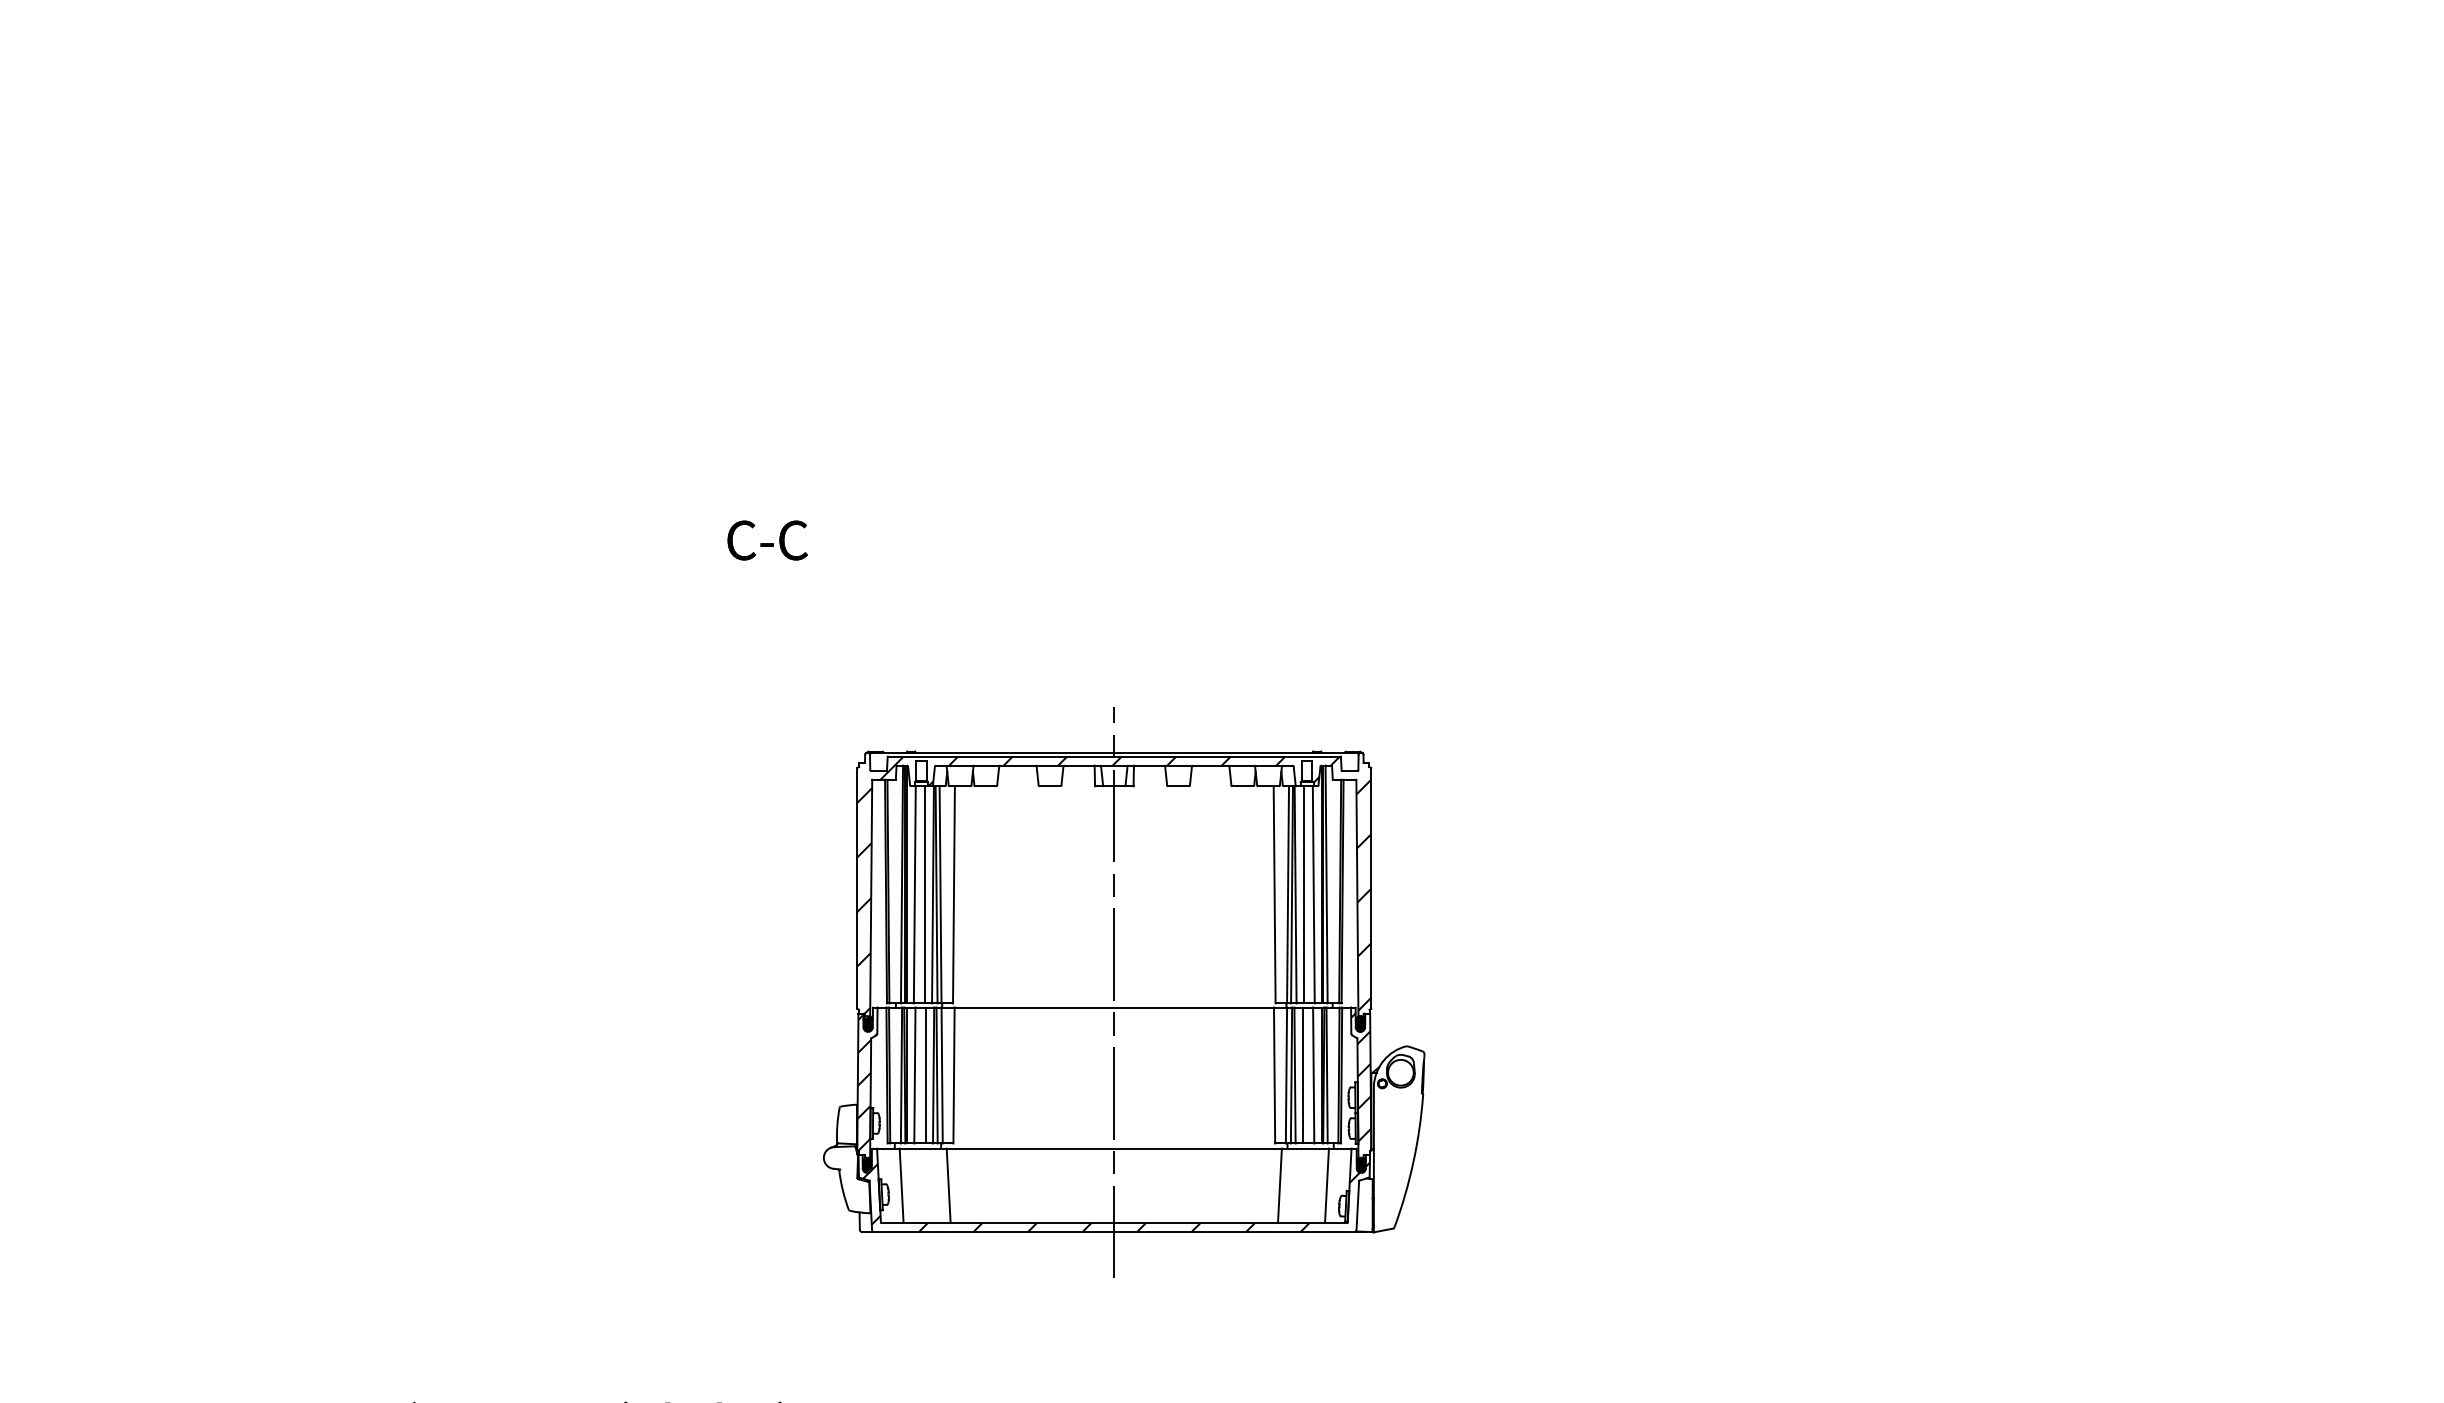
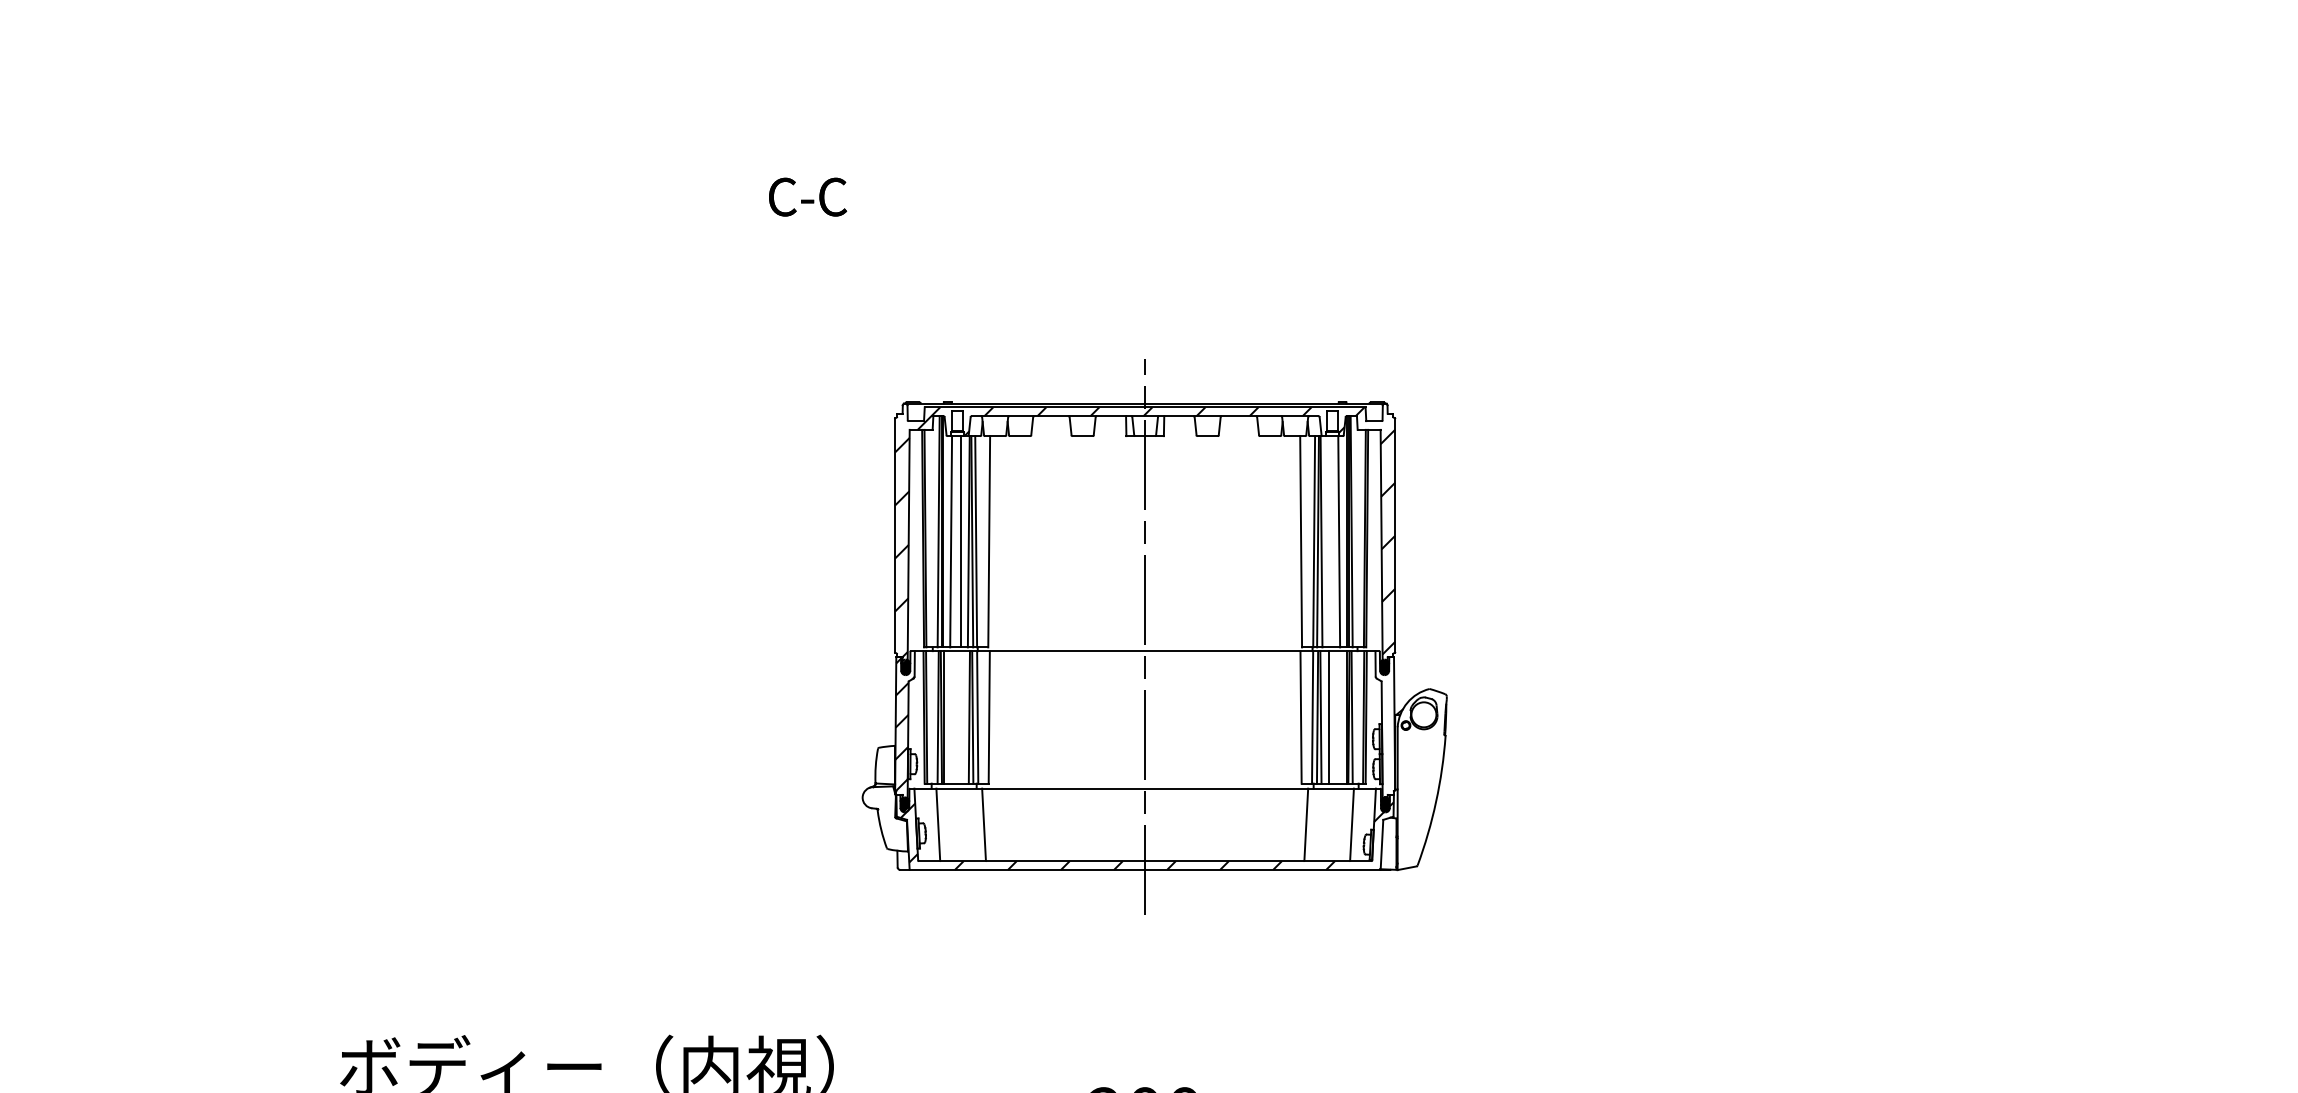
line: (1303, 894) -> (1329, 541), removed
line: (914, 1075) -> (950, 717), removed
line: (925, 1075) -> (961, 717), removed
line: (1313, 1075) -> (1338, 717), removed
hatch: (1361, 1077) -> (1385, 719), removed

